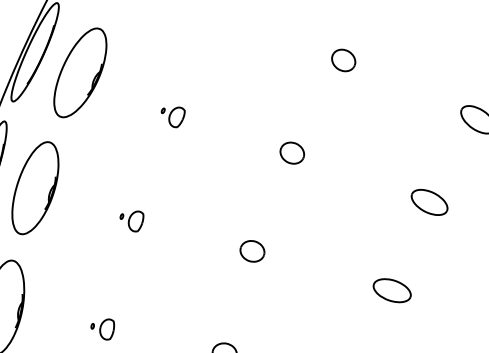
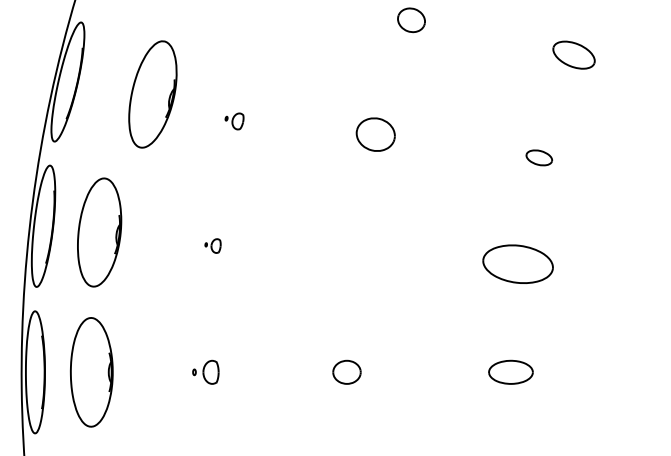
part: (80, 72) -> (152, 94), moved
part: (172, 116) -> (234, 121), size x0.7
part: (292, 152) -> (375, 134), size x1.4
part: (429, 202) -> (539, 157), size x0.6
part: (131, 219) -> (212, 245), size x0.6
part: (251, 251) -> (353, 252), removed
part: (391, 290) -> (517, 263), size x1.6

